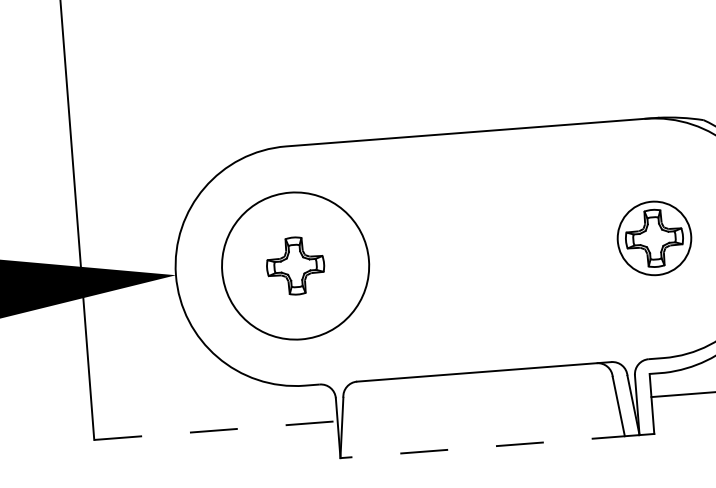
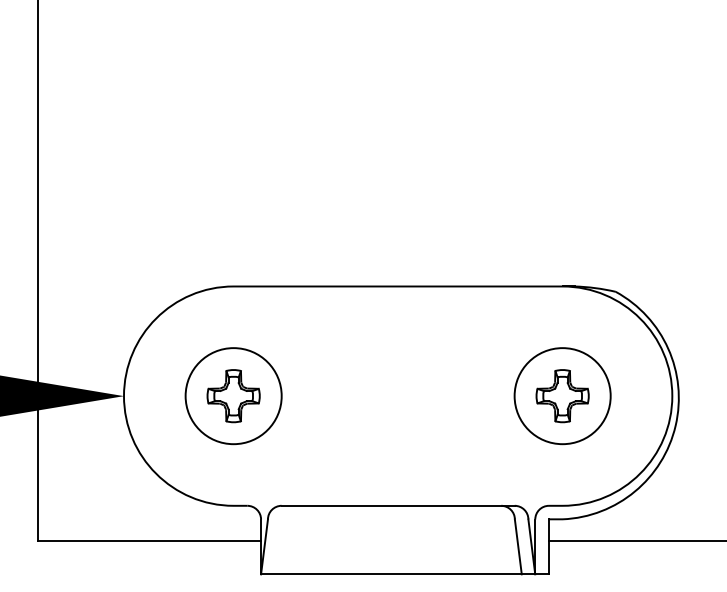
circle: (654, 238) -> (562, 396), size x1.43
circle: (295, 266) -> (233, 396), size x0.71
line: (215, 430) -> (149, 540), dashed -> solid
line: (489, 446) -> (397, 574), dashed -> solid

